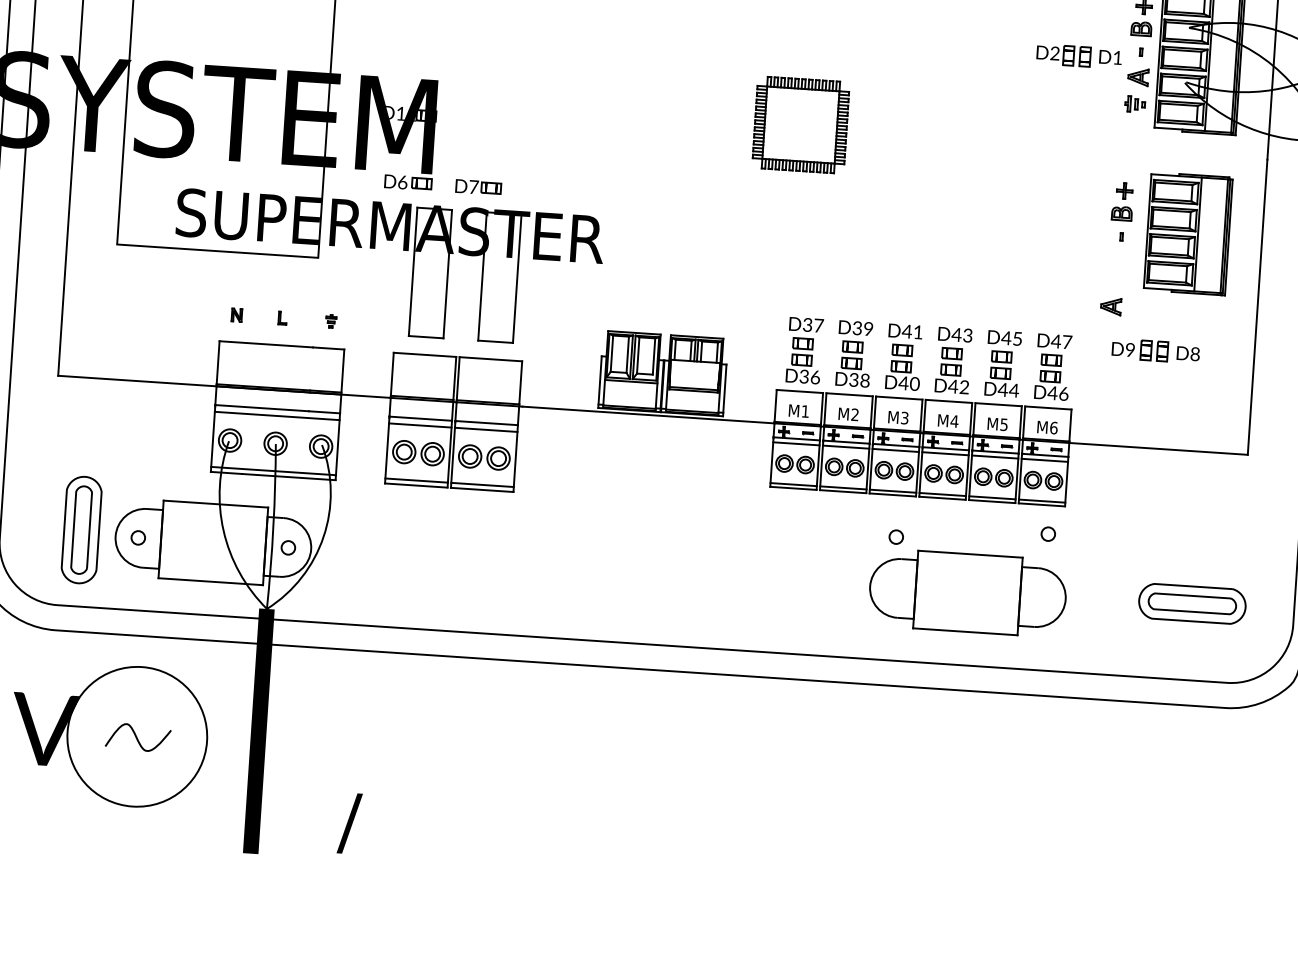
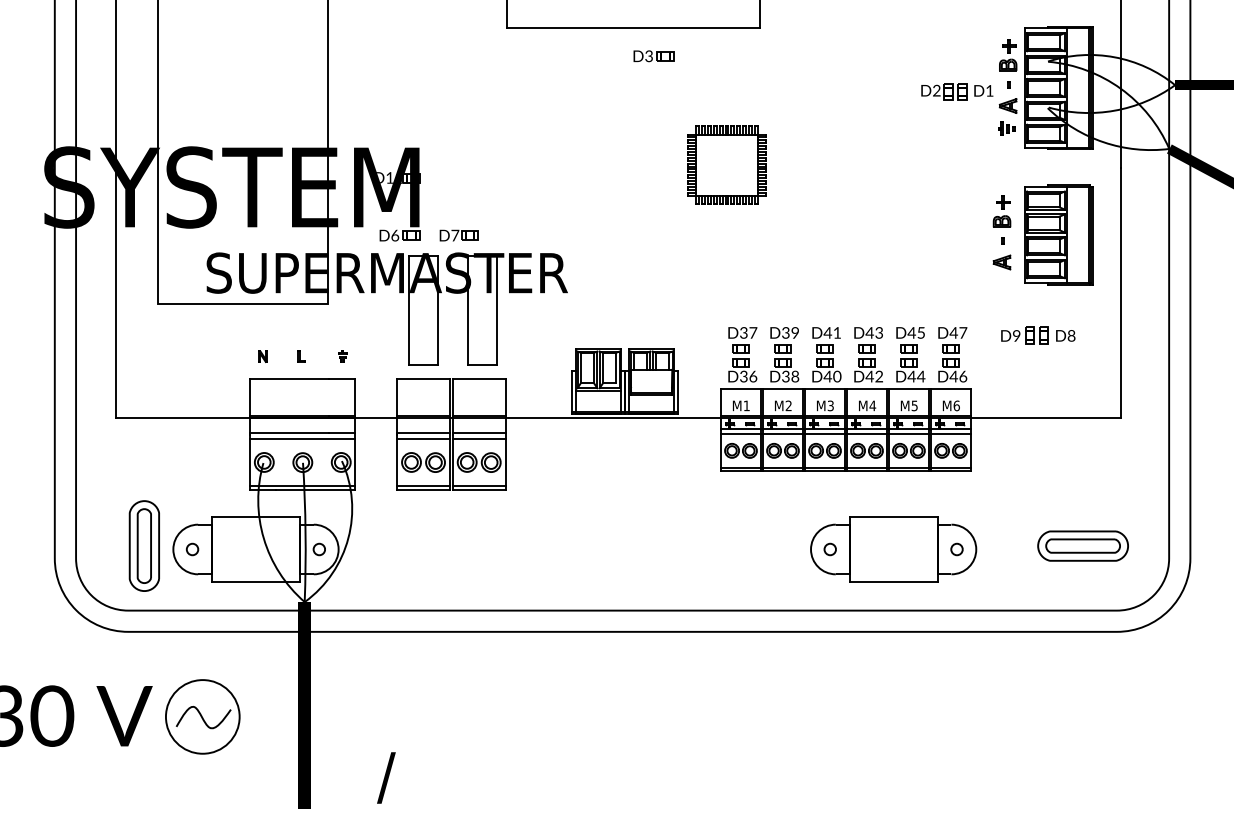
part: (1110, 306) -> (1001, 262), moved
circle: (1047, 534) -> (956, 549), moved
circle: (895, 537) -> (829, 549), moved
circle: (136, 736) -> (202, 716), size x0.62

